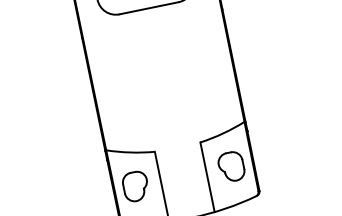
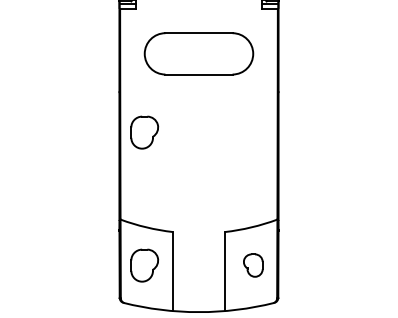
part: (111, 69) -> (144, 132), added
part: (231, 166) -> (253, 265), size x0.7

